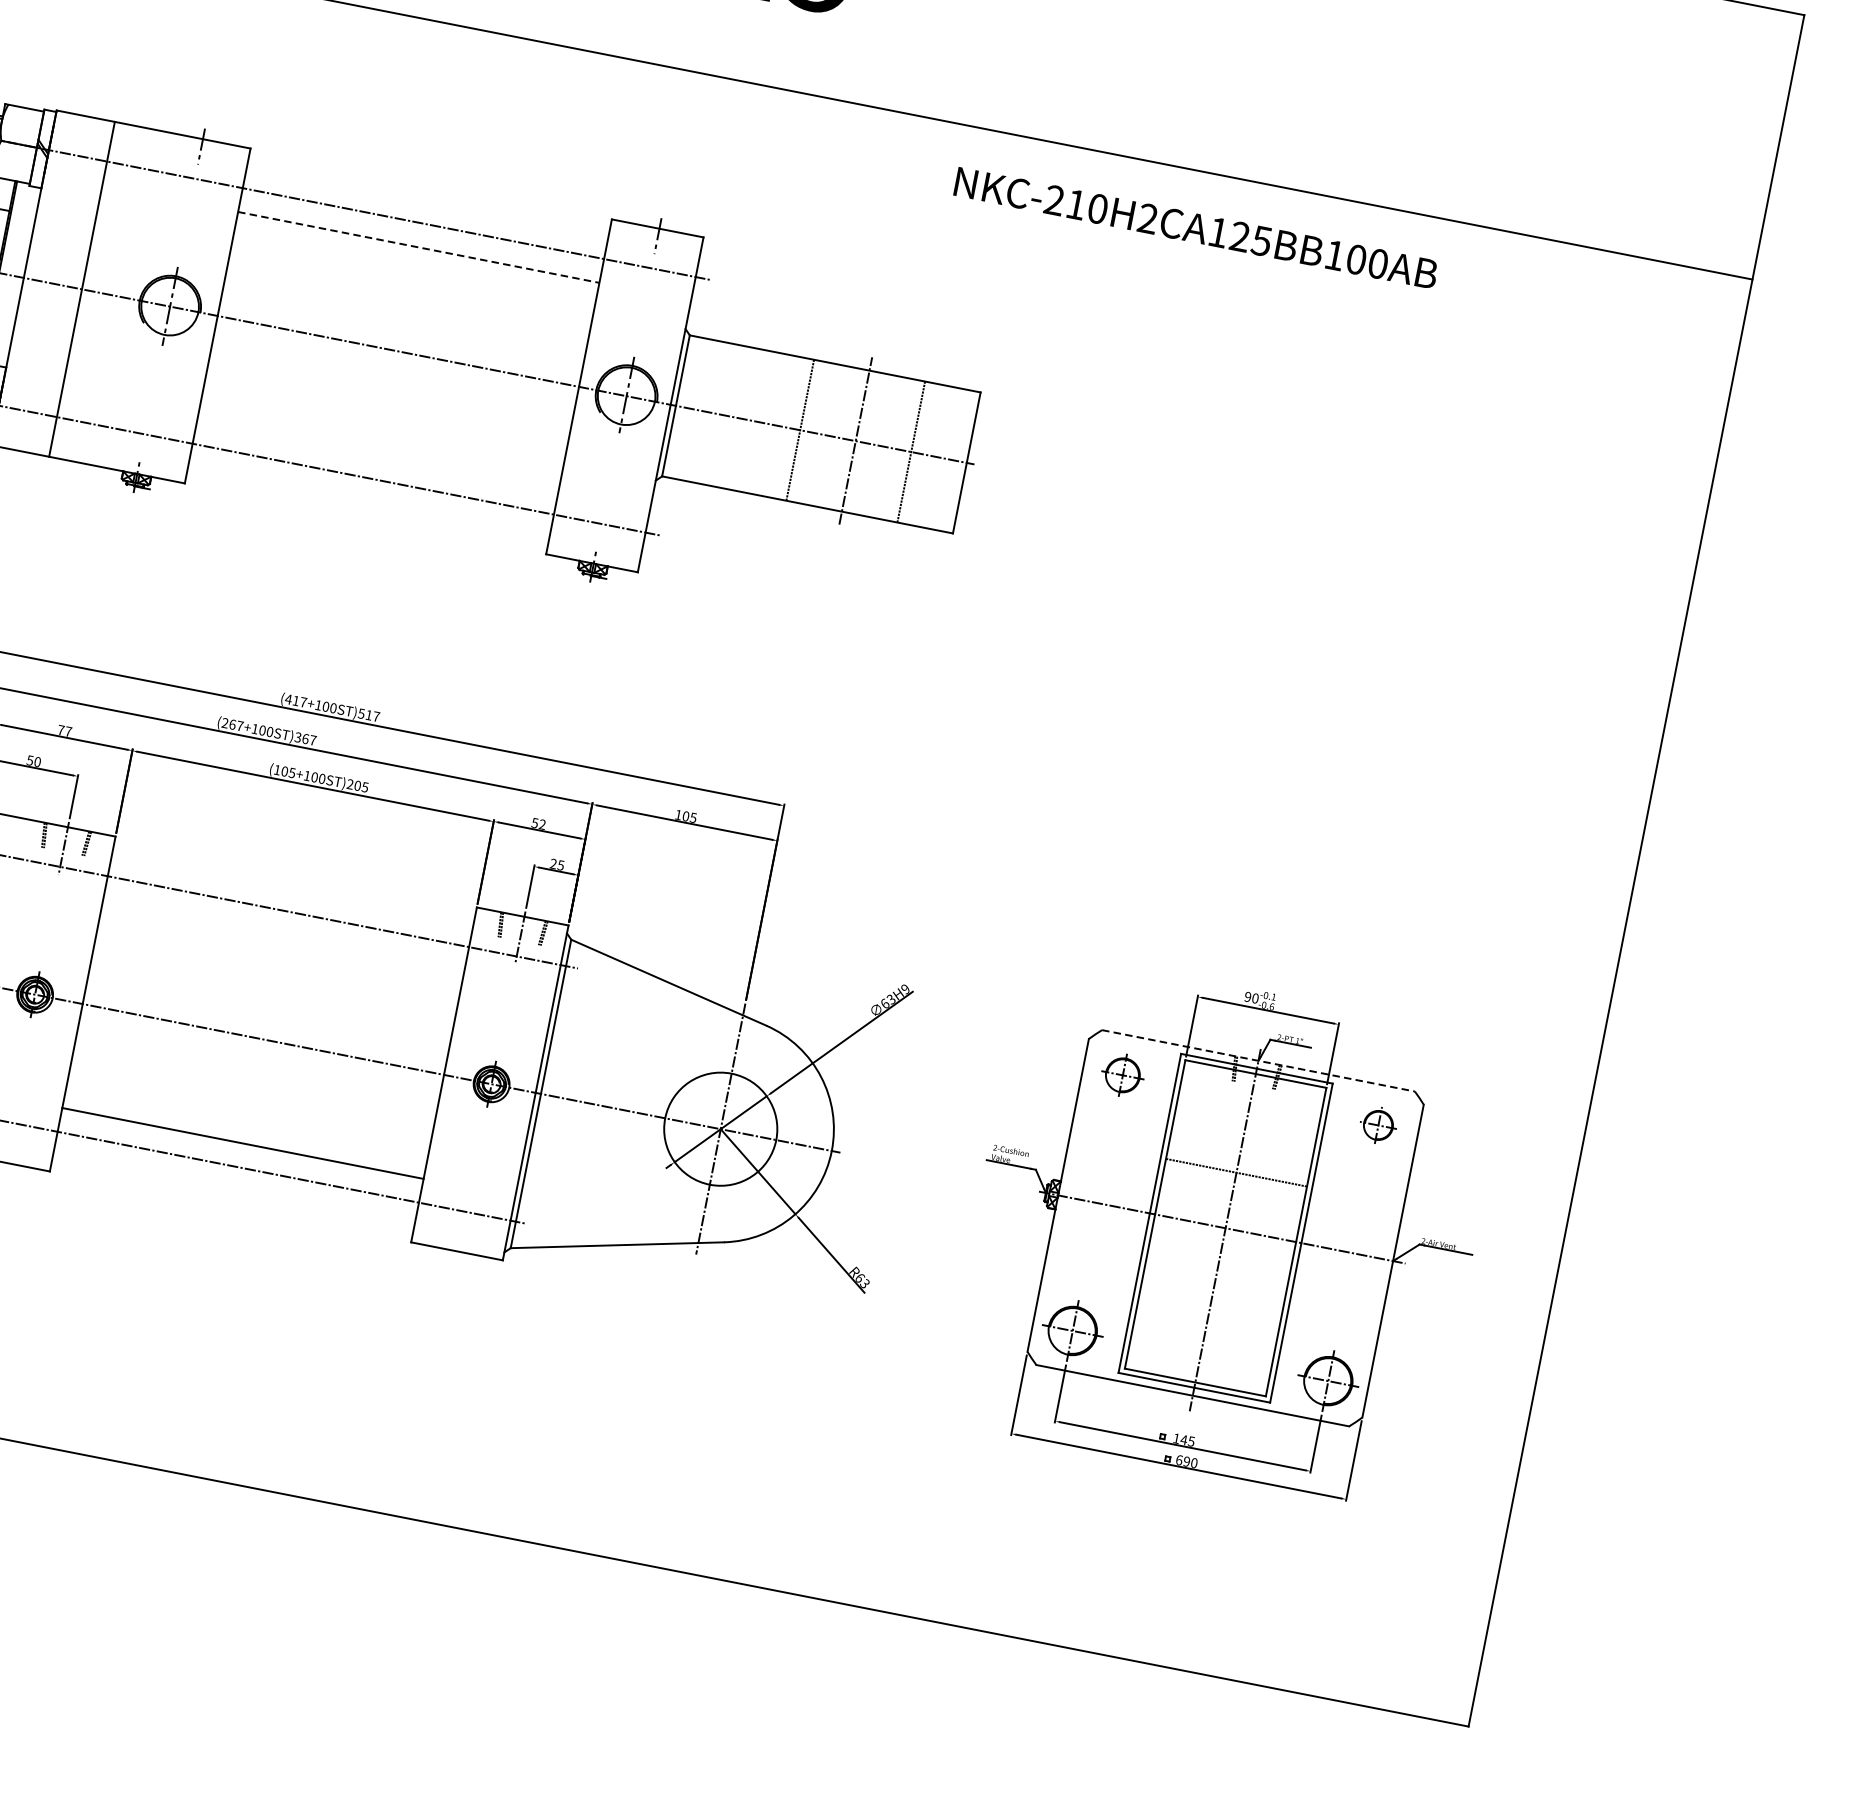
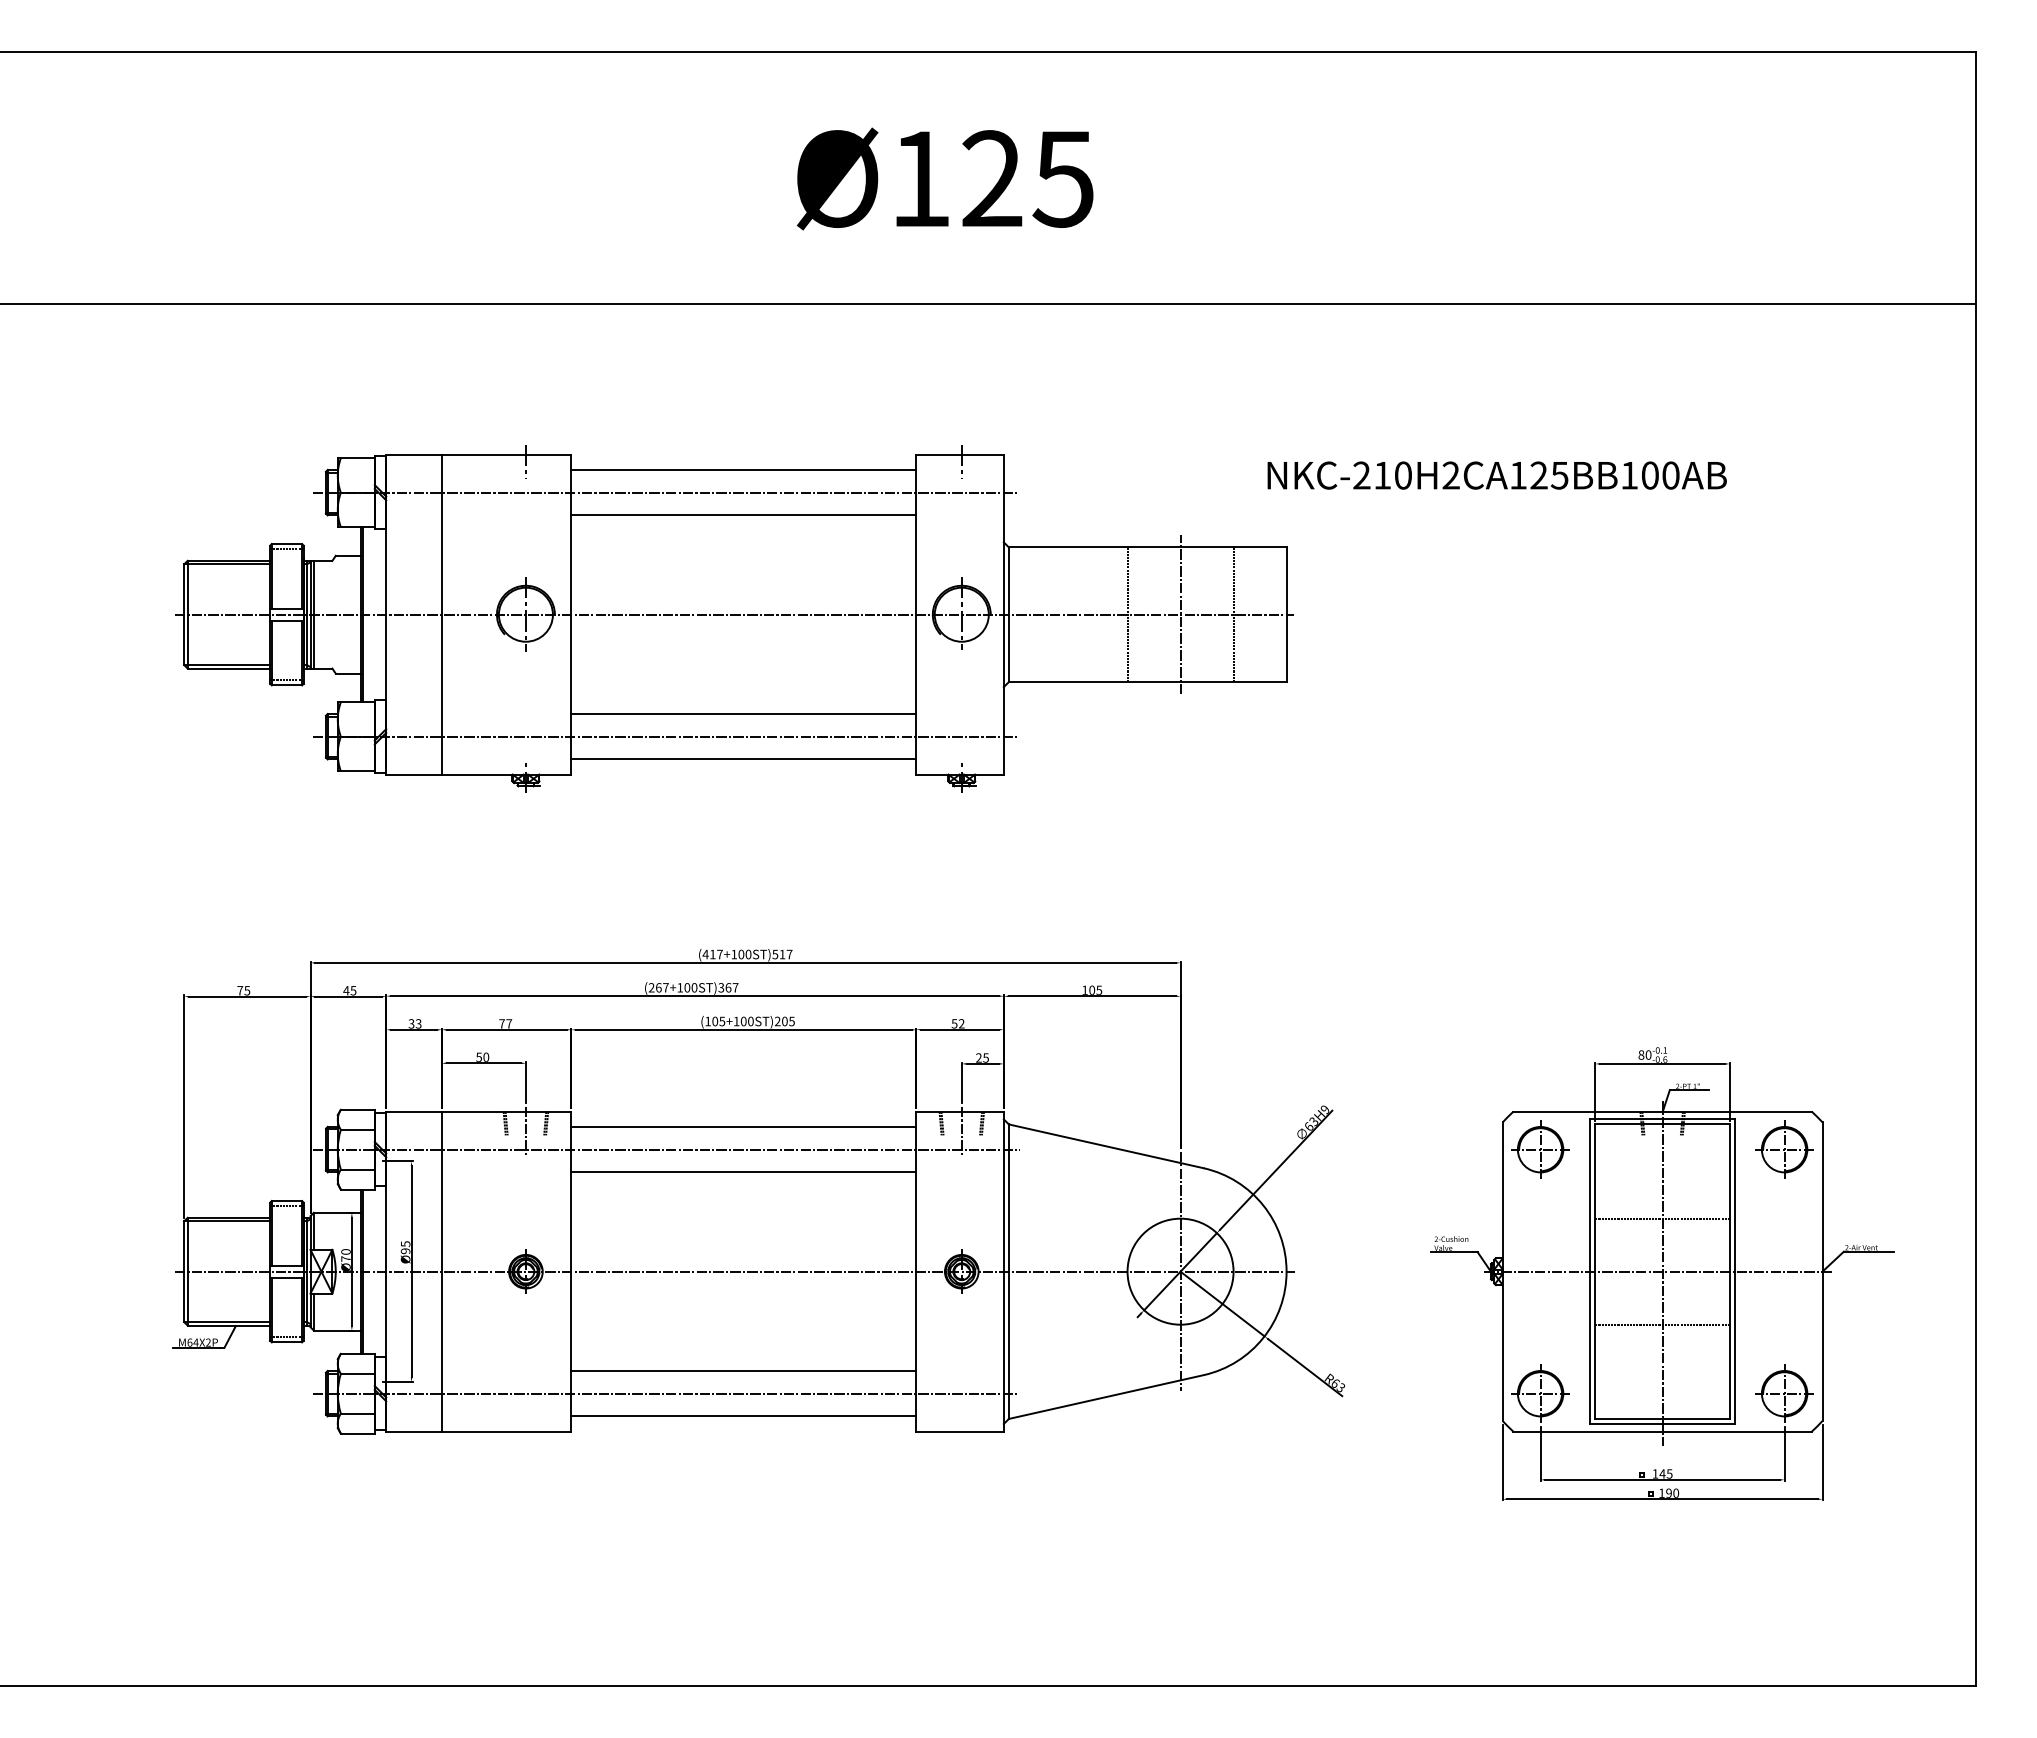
line: (427, 200) -> (743, 470), added
text: (1195, 228) -> (1496, 475), moved
line: (419, 247) -> (744, 515), dashed -> solid
line: (377, 455) -> (743, 714), added
line: (368, 502) -> (743, 759), added
line: (292, 887) -> (743, 1126), added
line: (283, 935) -> (743, 1172), added
text: (1248, 996) -> (1641, 1054), 90 -> 80
line: (1259, 1060) -> (1663, 1111), dashed -> solid
part: (1122, 1075) -> (1540, 1149), size x1.43
part: (1378, 1125) -> (1784, 1149), size x1.67
line: (233, 1191) -> (743, 1416), added
line: (1214, 1283) -> (1662, 1324), added
text: (1179, 1459) -> (1661, 1492), 690 -> 190

